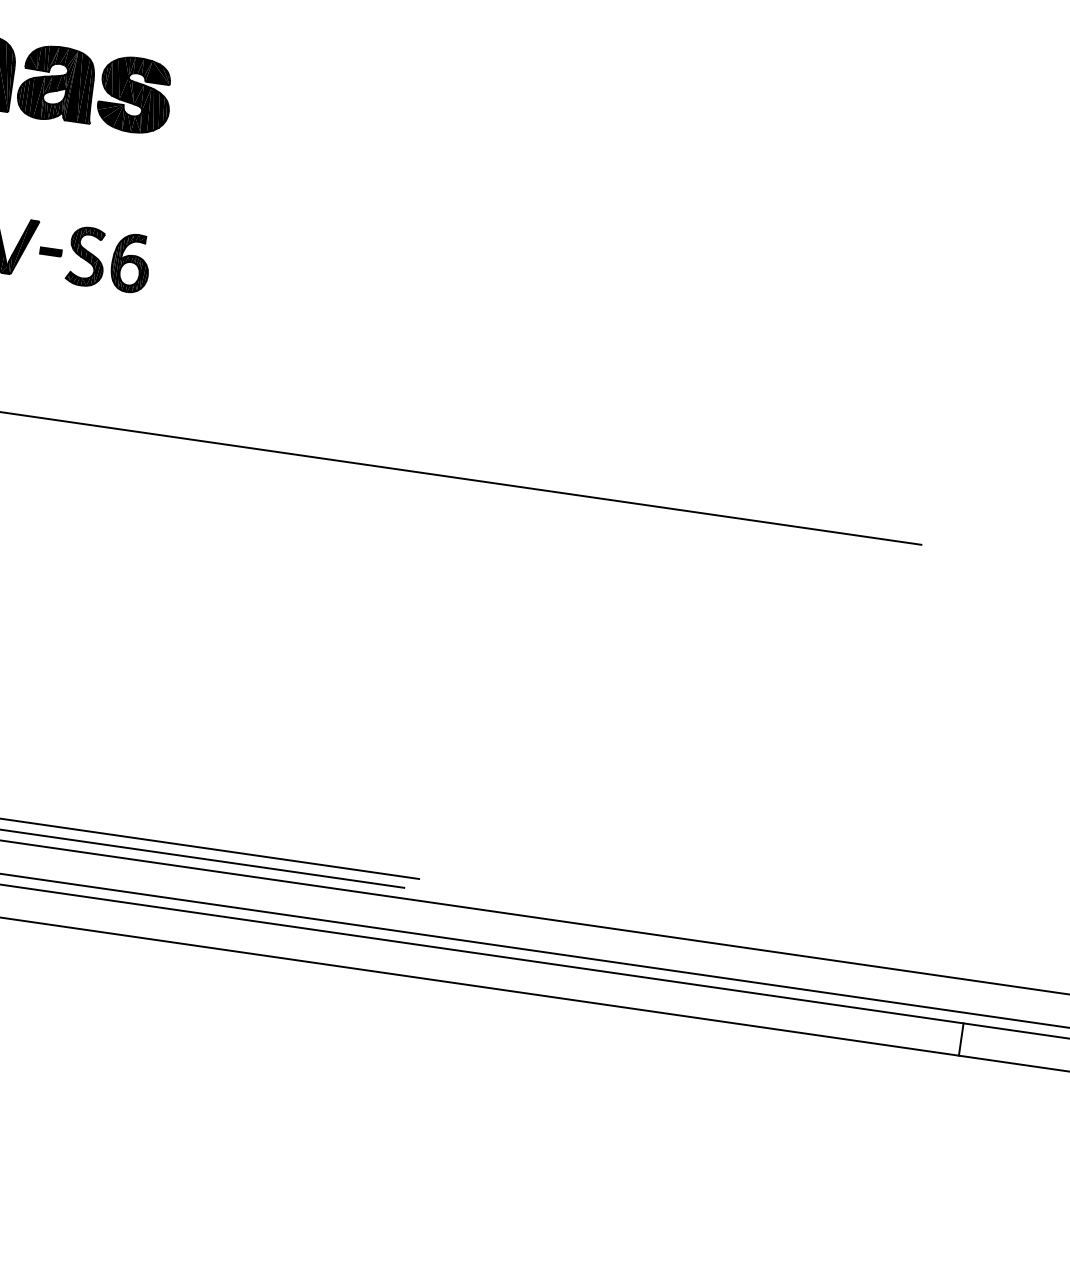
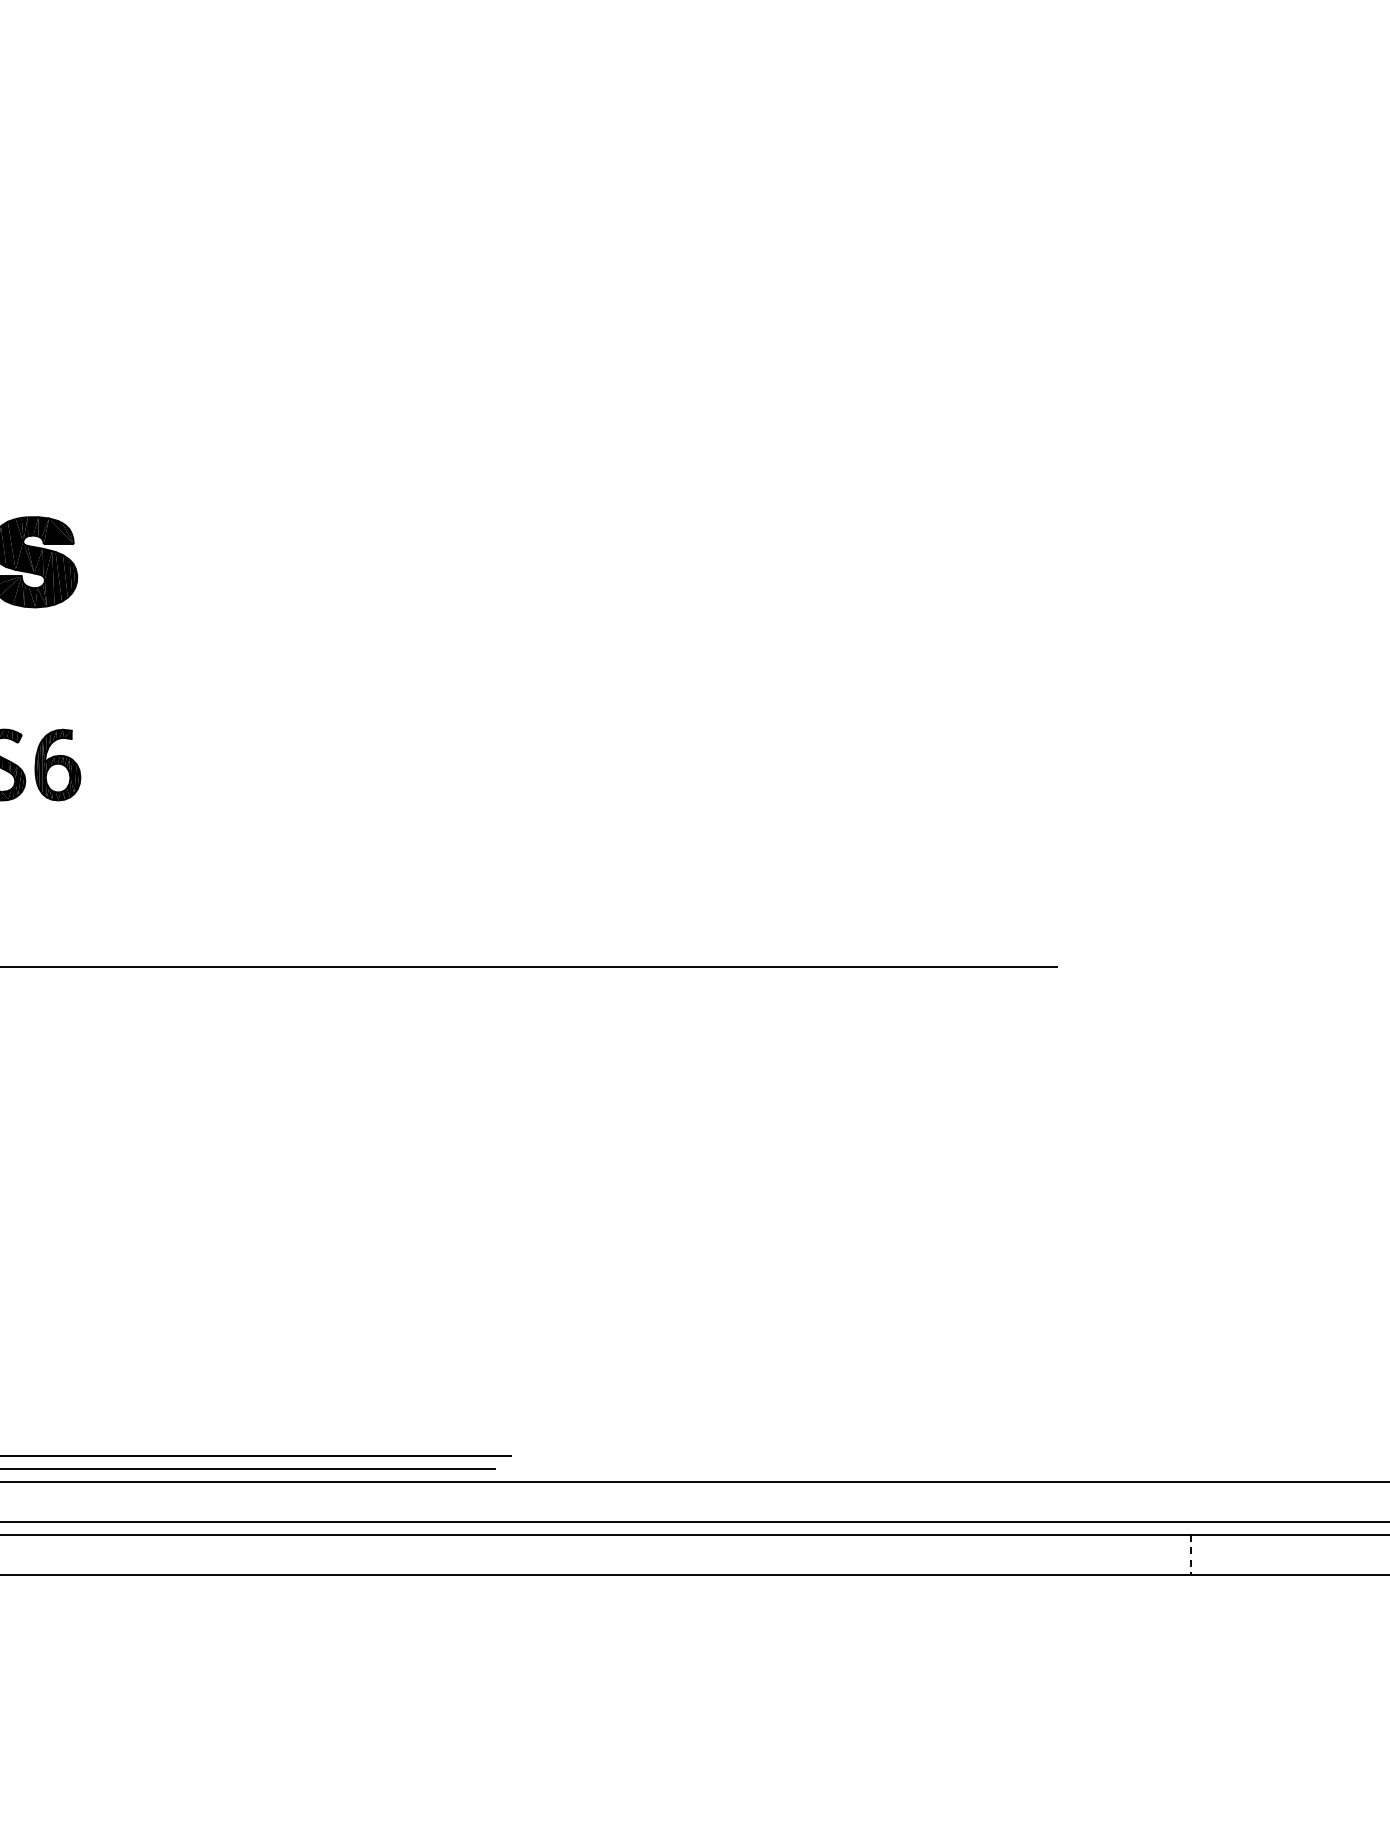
line: (961, 1039) -> (1191, 1554), solid -> dashed

